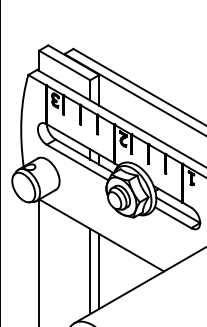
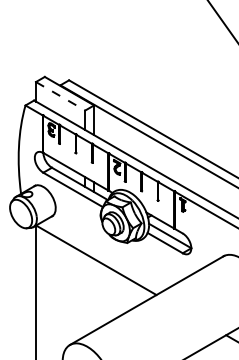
line: (65, 65) -> (61, 96), solid -> dashed
line: (90, 270) -> (85, 294), removed
line: (99, 271) -> (94, 295), removed

